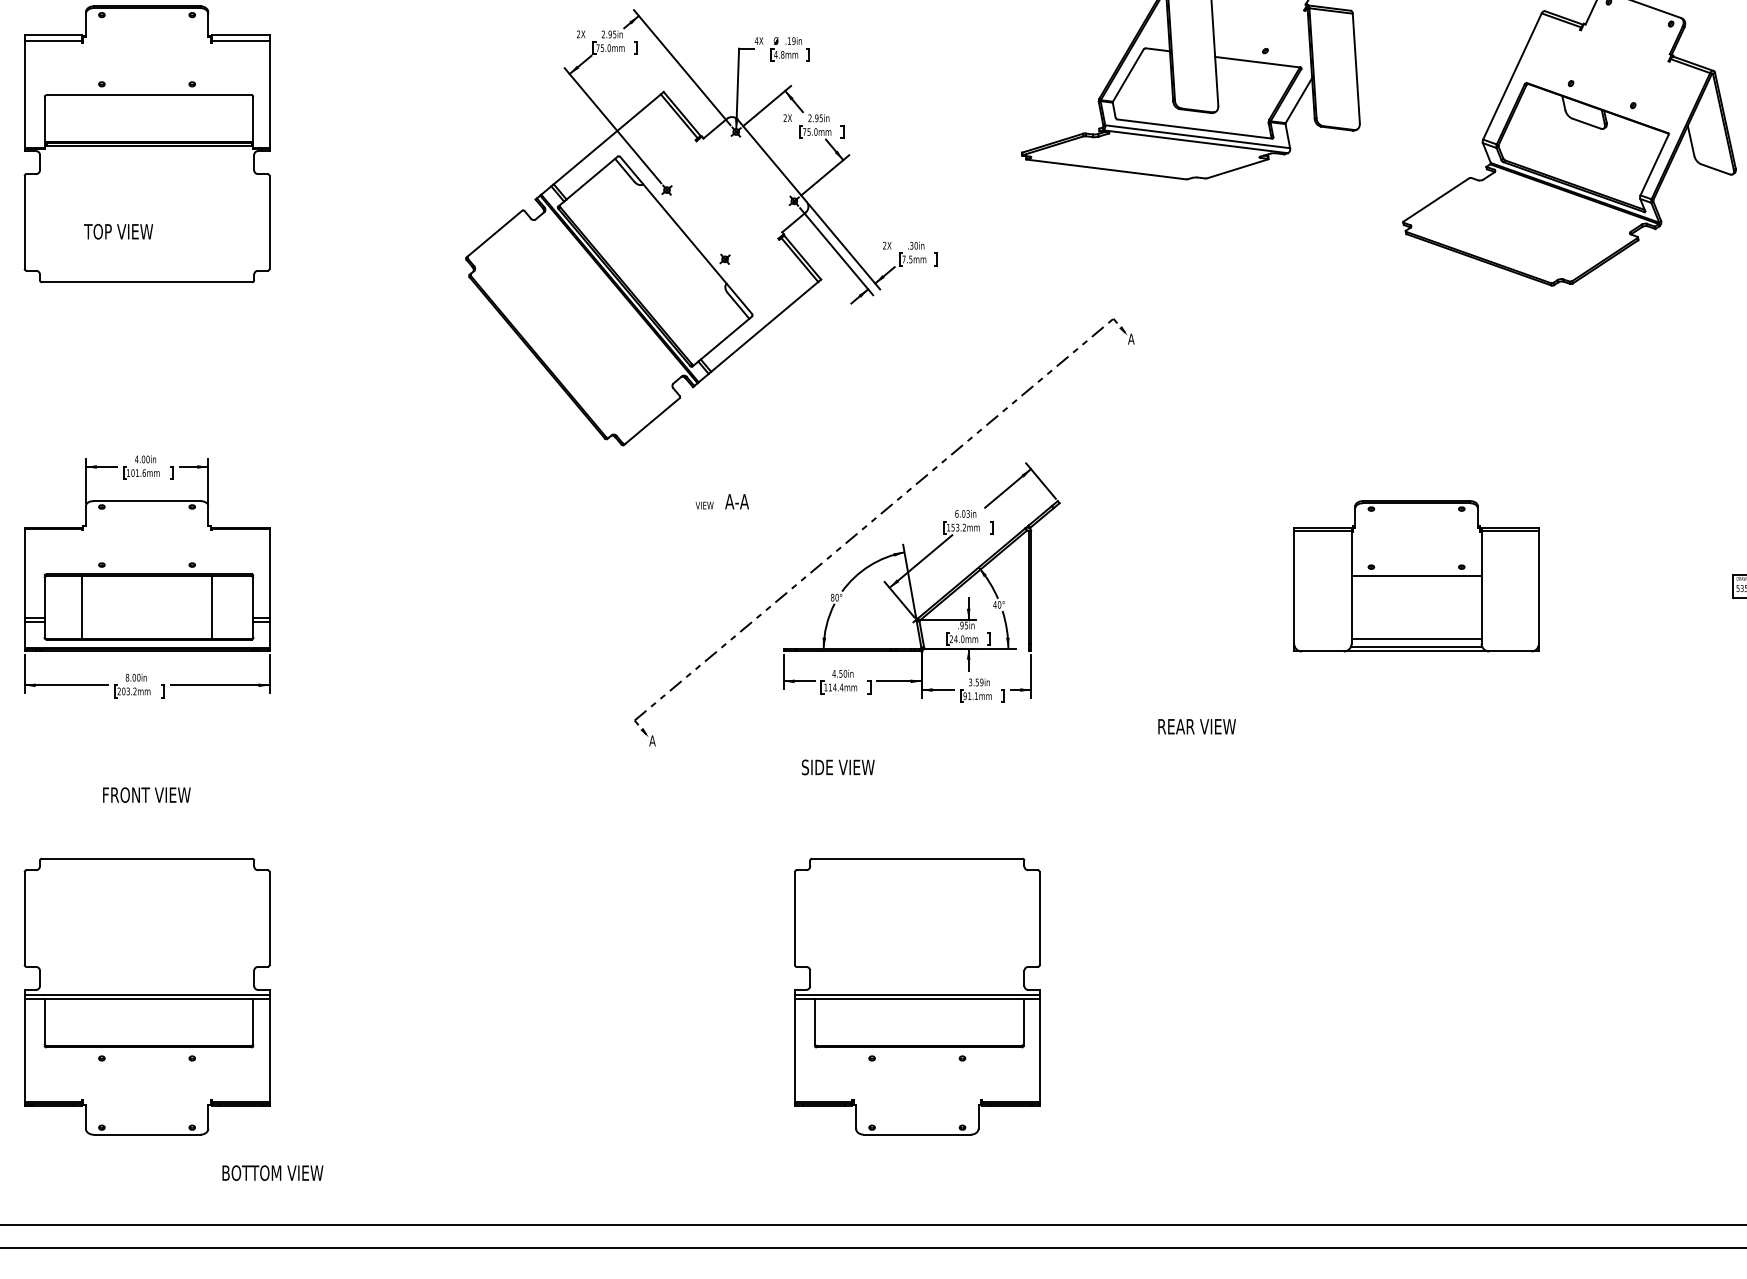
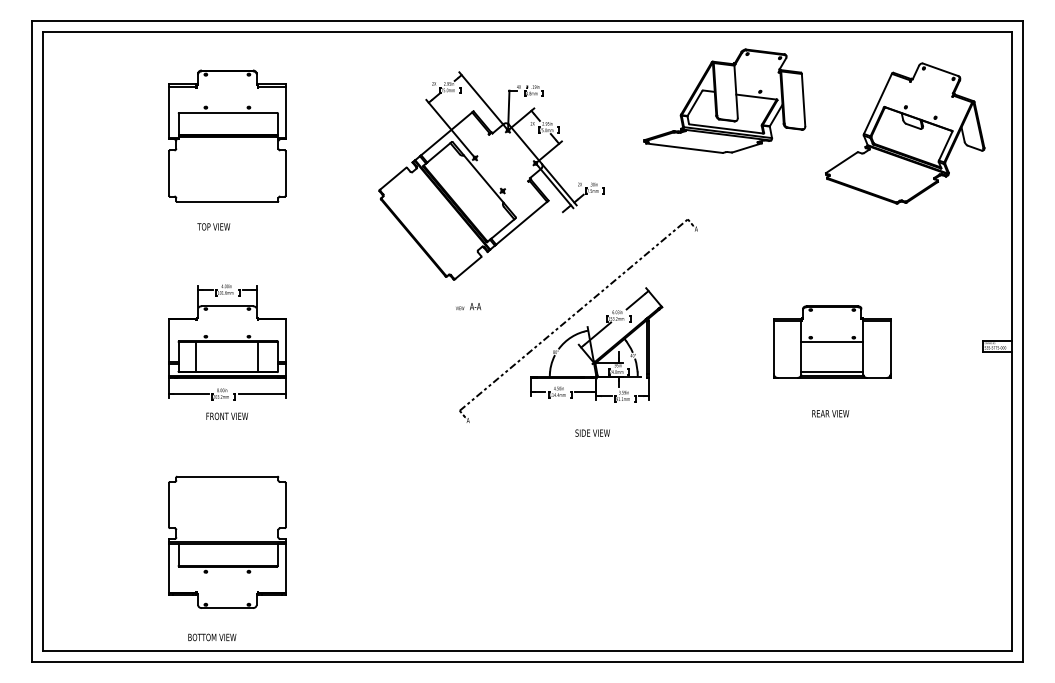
text: (117, 230) -> (213, 226), moved
text: (722, 501) -> (468, 306), moved
text: (1196, 726) -> (830, 413), moved
text: (837, 766) -> (592, 432), moved
text: (147, 793) -> (227, 415), moved
part: (917, 994) -> (594, 541), removed
text: (273, 1173) -> (212, 637), moved

